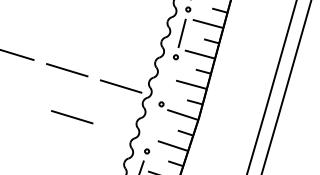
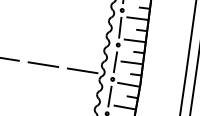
line: (168, 80) -> (115, 62), added
line: (72, 117) -> (51, 97), removed
line: (154, 127) -> (110, 96), added

